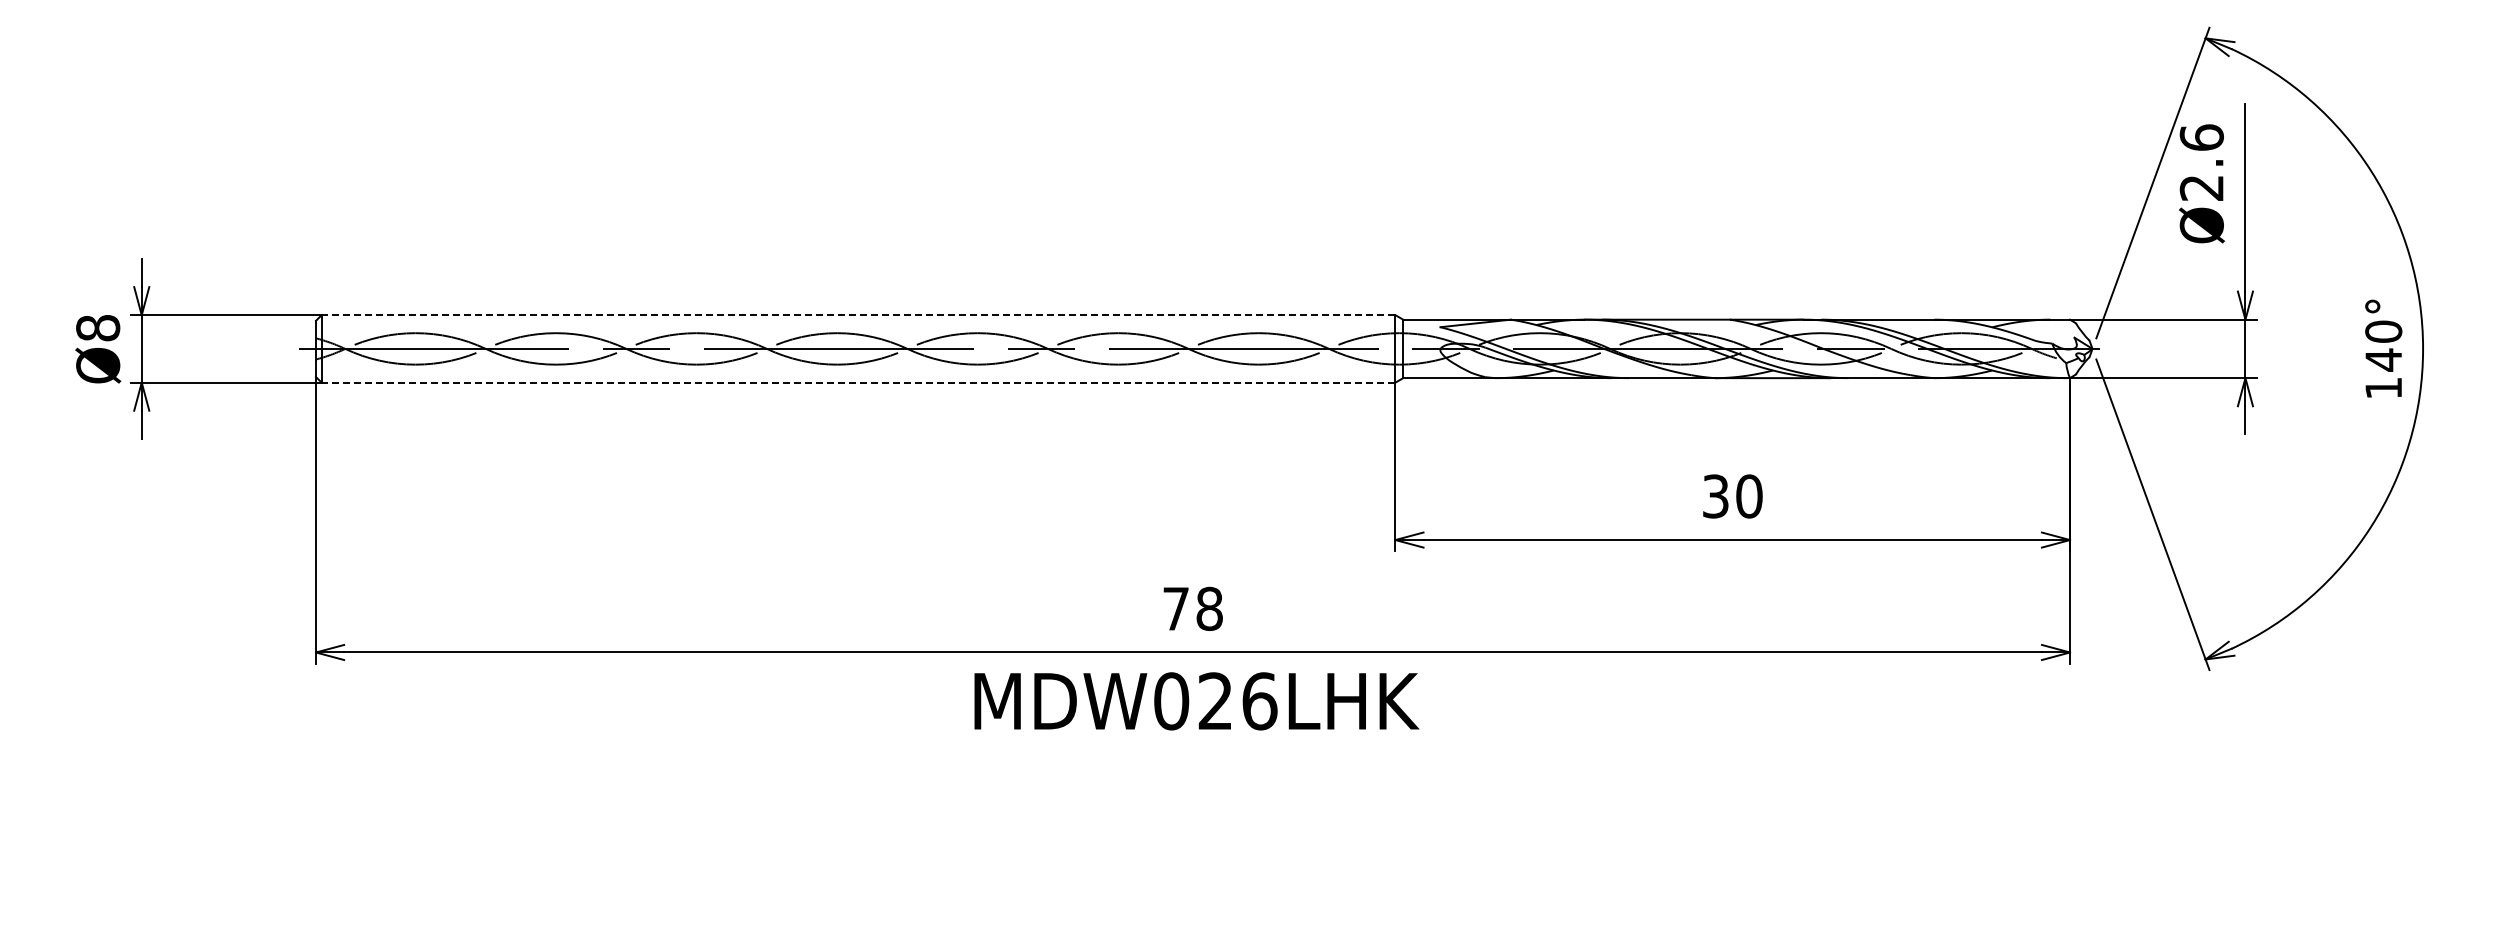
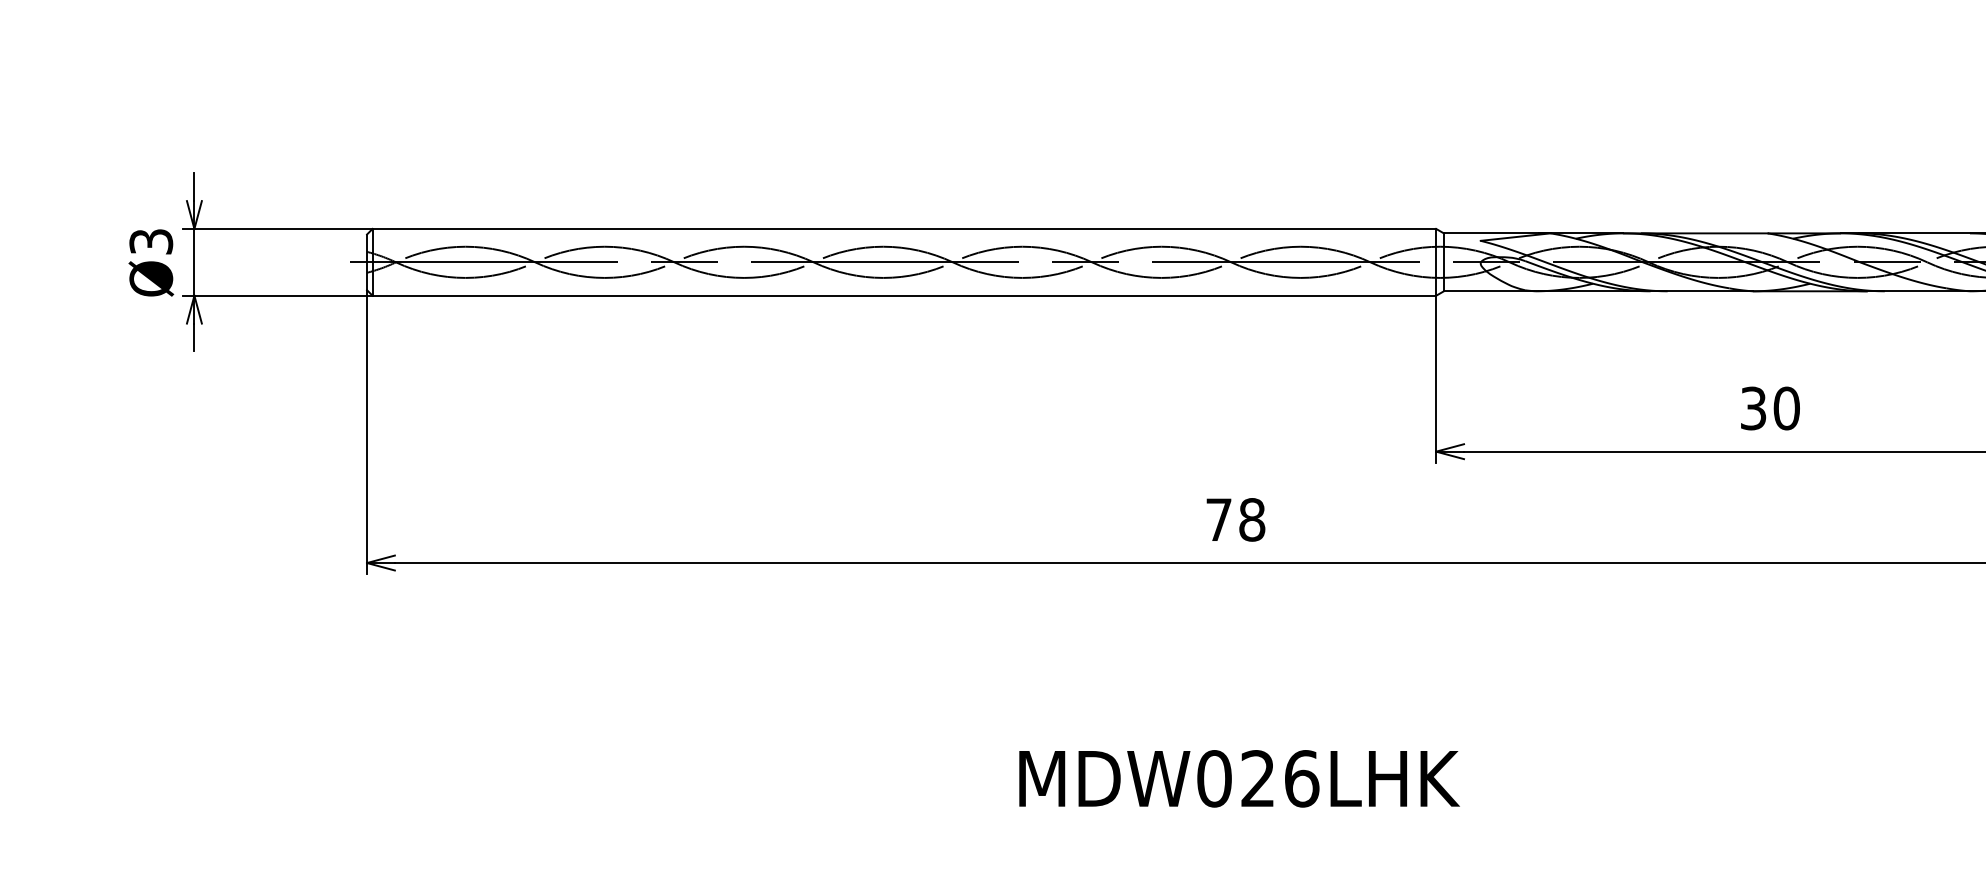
line: (858, 315) -> (904, 229), dashed -> solid
text: (98, 328) -> (151, 242), Ø8 -> Ø3
line: (858, 382) -> (904, 295), dashed -> solid
text: (1196, 701) -> (1239, 778), moved

